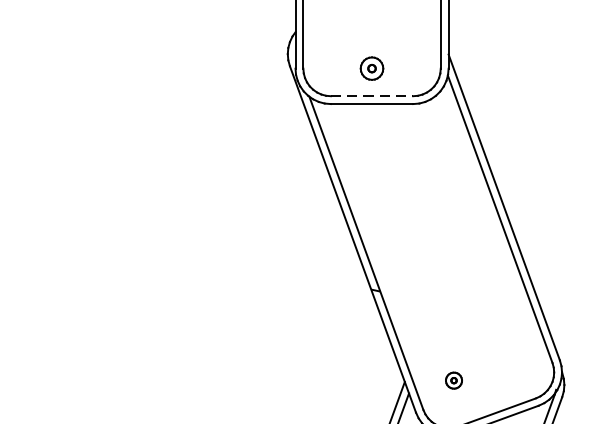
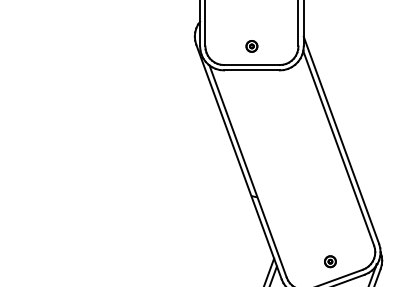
part: (371, 68) -> (251, 46), size x0.71
line: (371, 96) -> (251, 65), dashed -> solid
part: (454, 380) -> (330, 261), moved

